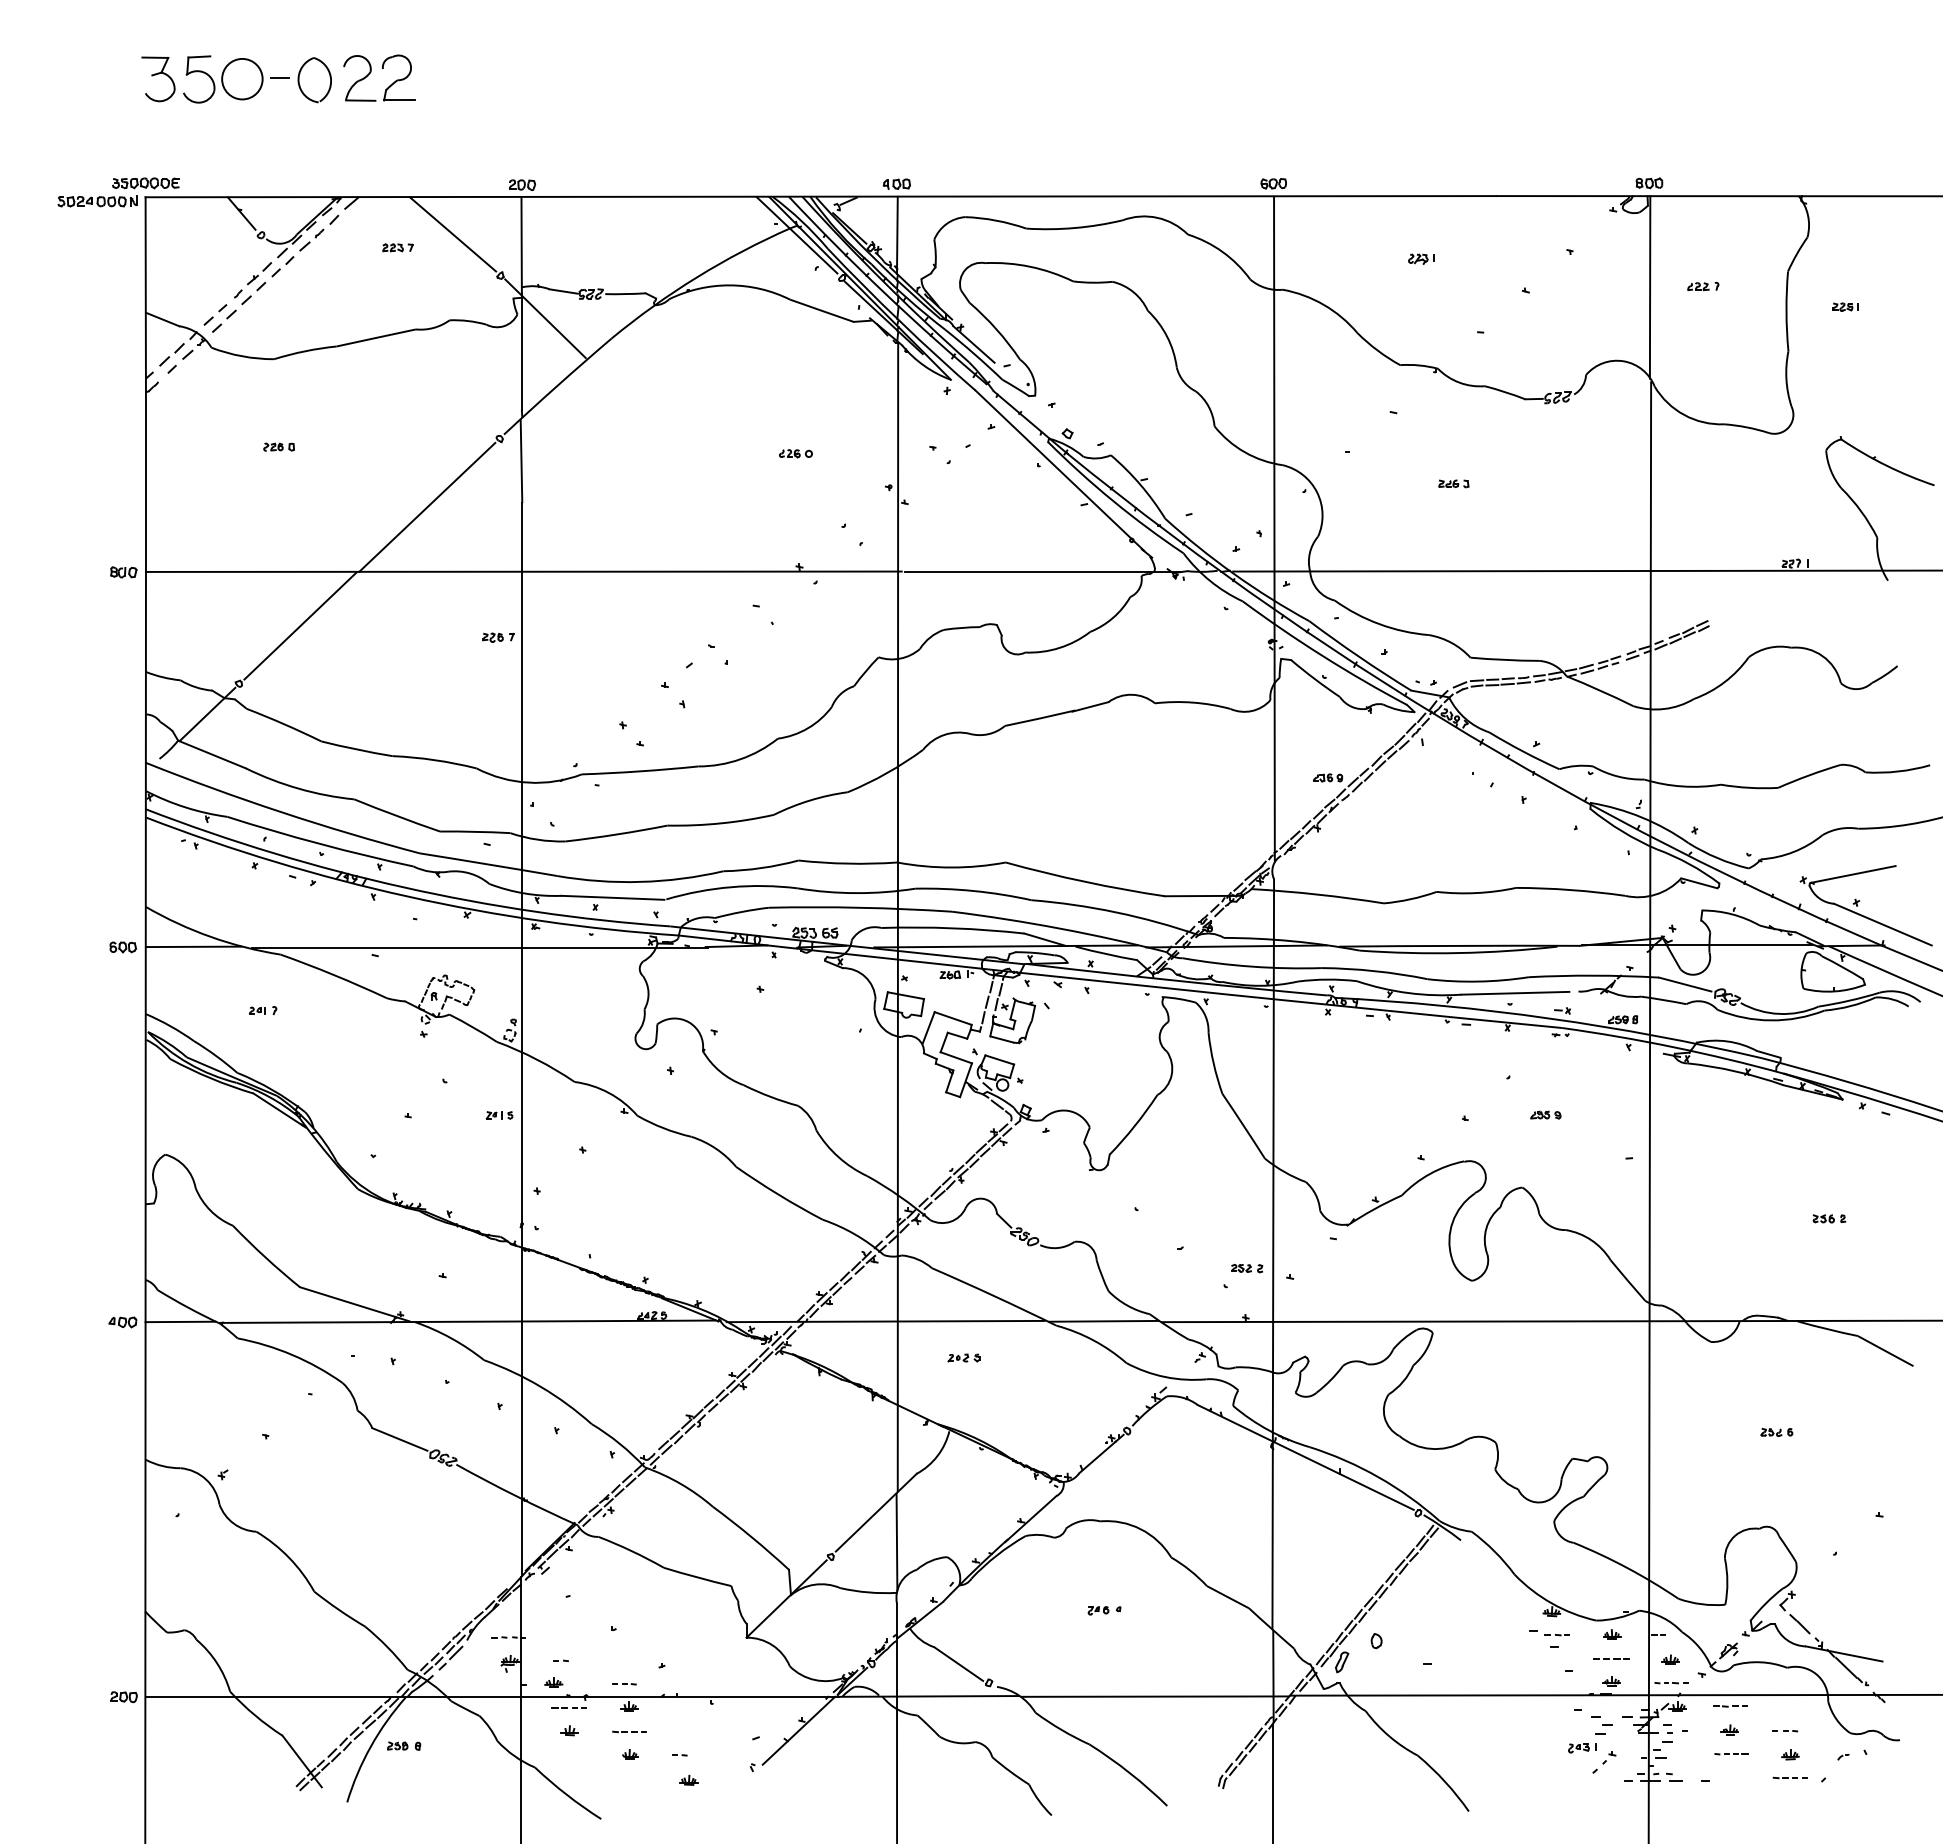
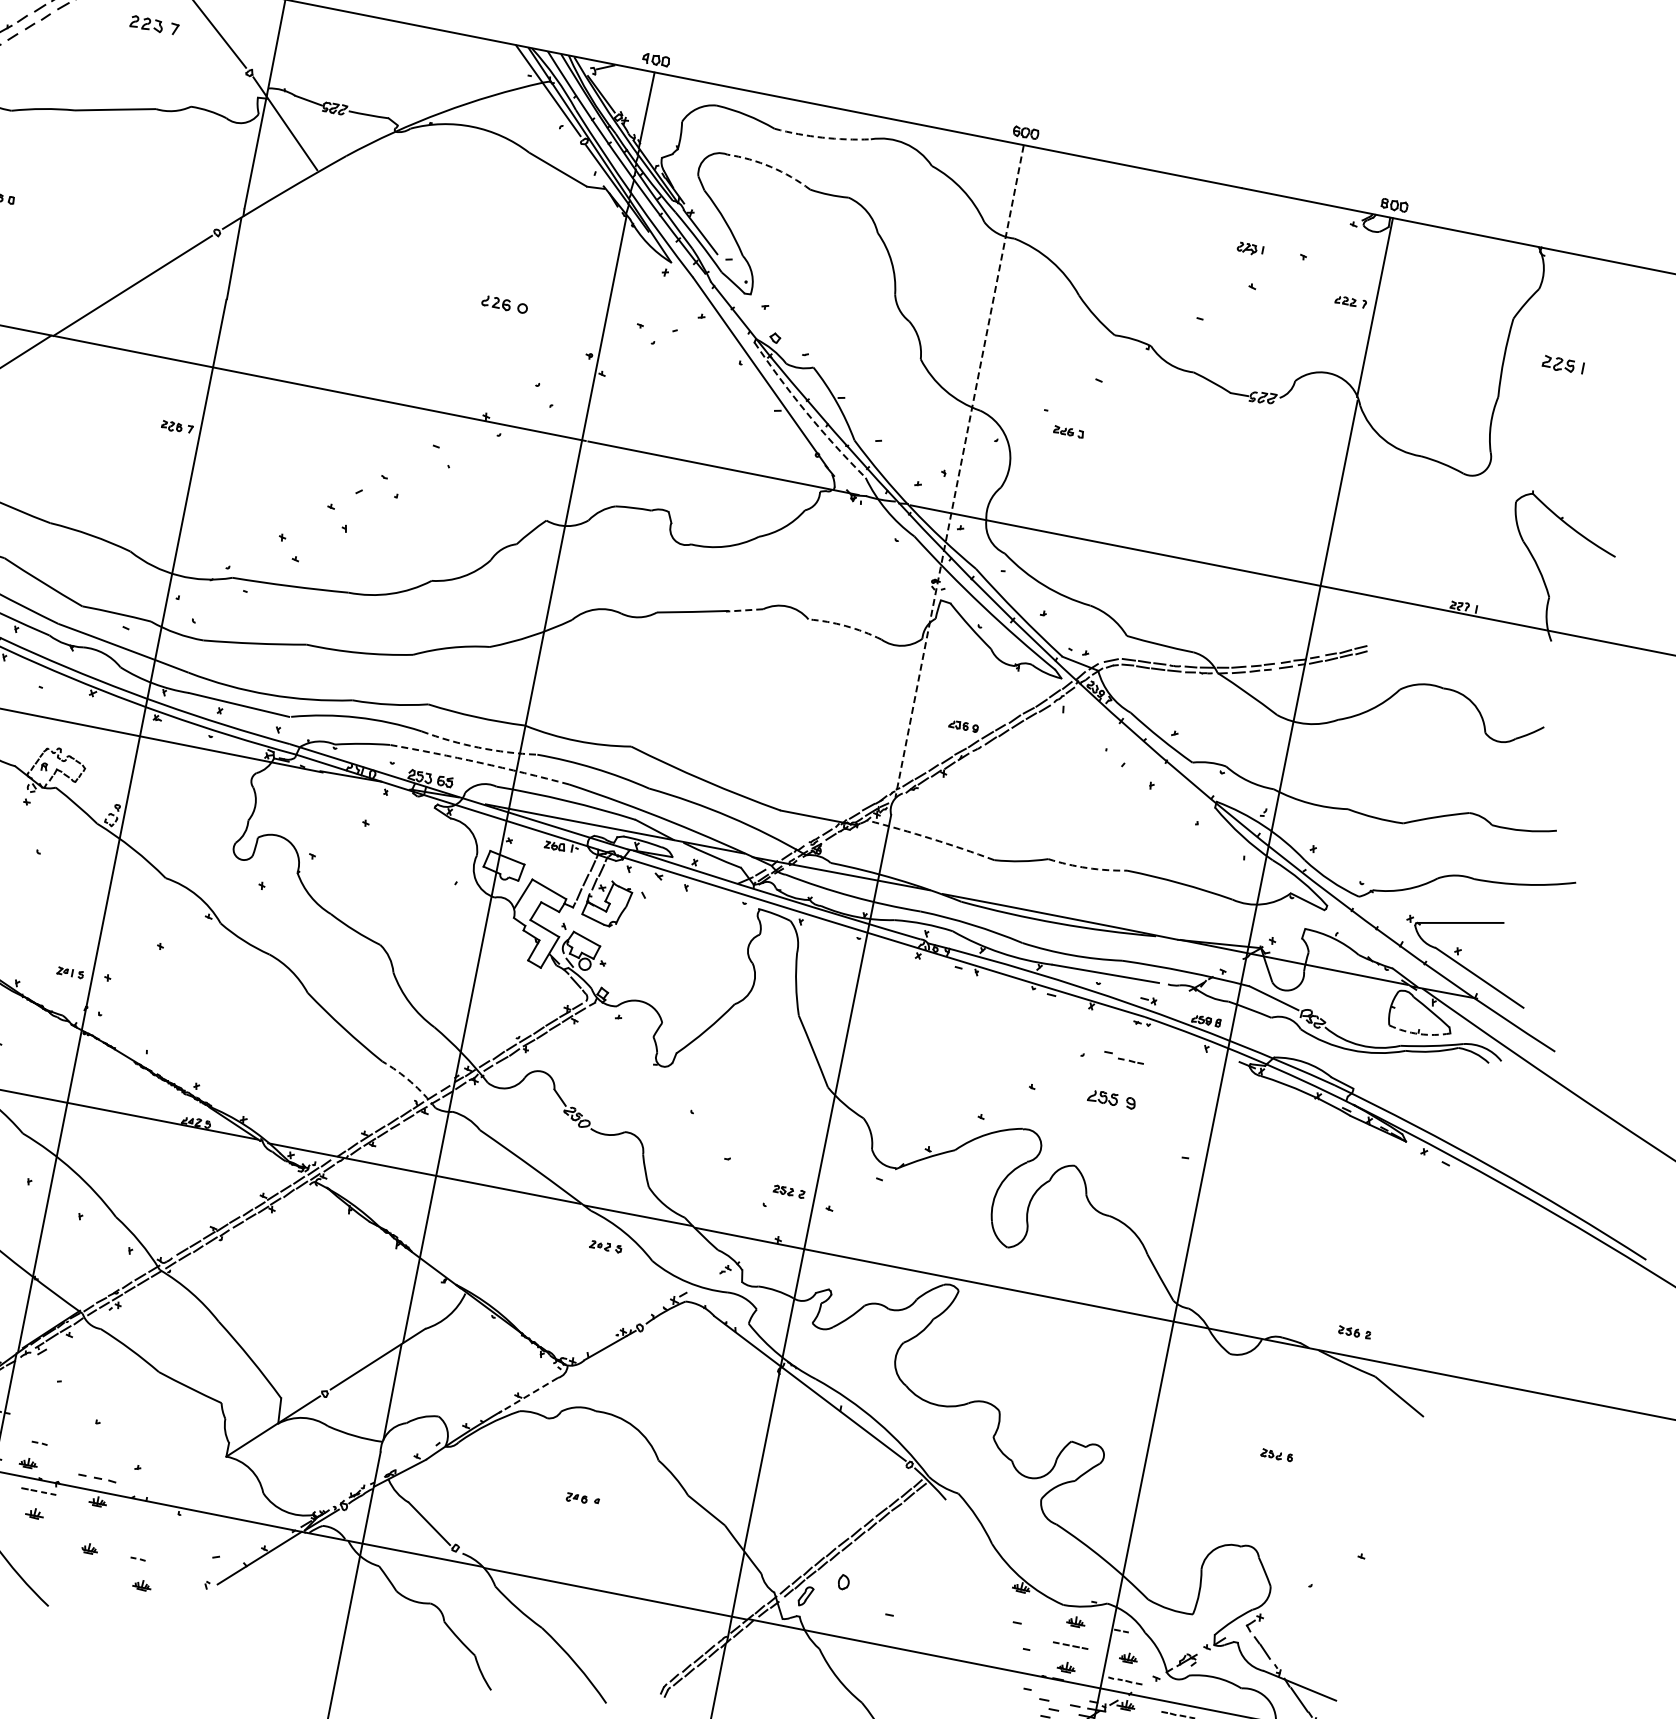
arc: (1074, 228) -> (821, 138), solid -> dashed
part: (397, 247) -> (154, 25), size x1.6
part: (1421, 258) -> (1250, 248), moved
arc: (1030, 266) -> (771, 166), solid -> dashed
part: (1703, 286) -> (1351, 301), moved
part: (1845, 306) -> (1562, 364), size x1.6
part: (795, 453) -> (504, 304), size x1.4
part: (1453, 483) -> (1068, 431), moved
arc: (1113, 501) -> (807, 413), solid -> dashed
line: (1274, 529) -> (959, 472), solid -> dashed
arc: (1192, 702) -> (845, 625), solid -> dashed
line: (1090, 706) -> (744, 610), solid -> dashed
arc: (856, 893) -> (478, 747), solid -> dashed
arc: (1476, 893) -> (1086, 868), solid -> dashed
arc: (1317, 894) -> (930, 838), solid -> dashed
arc: (860, 907) -> (480, 762), solid -> dashed
arc: (1834, 991) -> (1419, 1034), solid -> dashed
part: (1545, 1114) -> (1111, 1098), size x1.6
part: (499, 1115) -> (70, 972), moved
part: (1829, 1218) -> (1354, 1332), moved
arc: (855, 1234) -> (411, 1082), solid -> dashed
part: (963, 1357) -> (605, 1246), moved
line: (1030, 1519) -> (527, 1395), solid -> dashed
part: (1549, 1633) -> (1123, 1058), moved
part: (624, 1684) -> (97, 1478), size x1.6
part: (629, 1731) -> (93, 1525), removed

